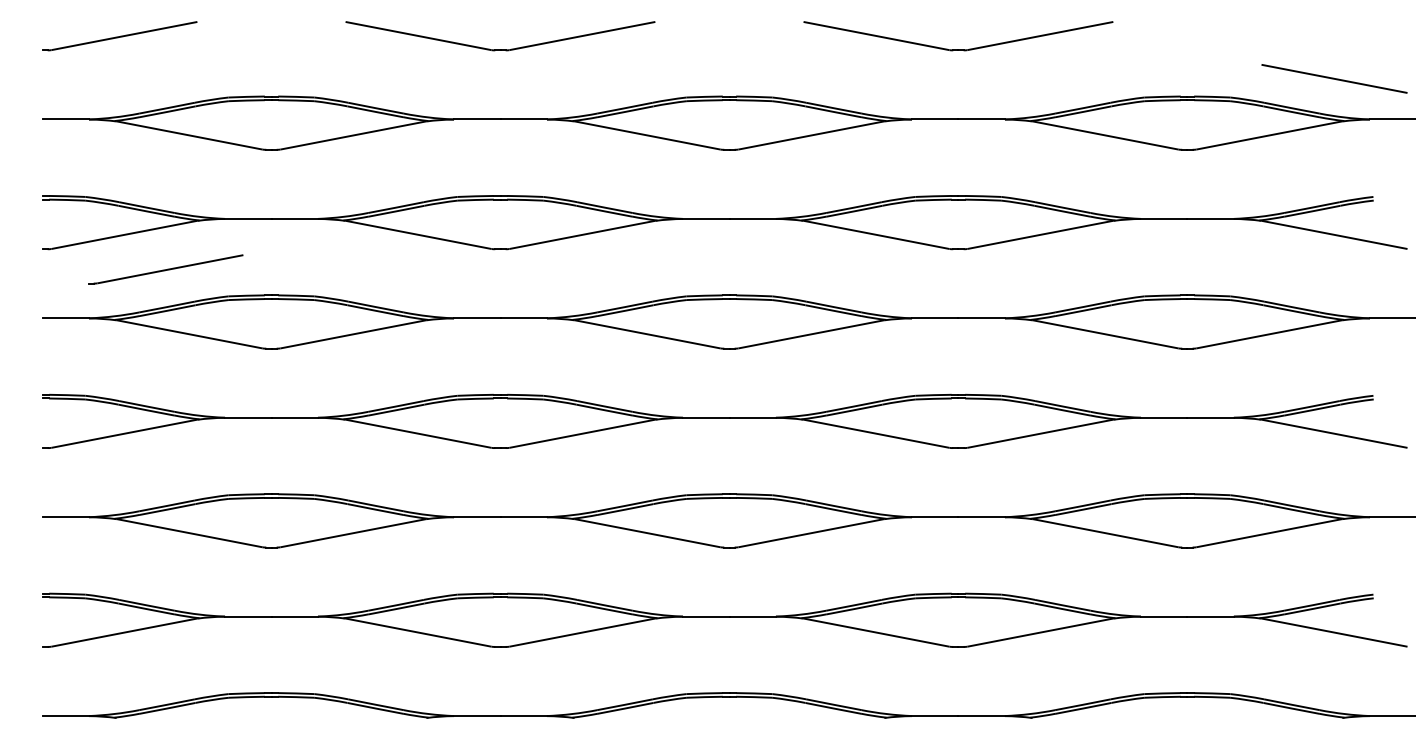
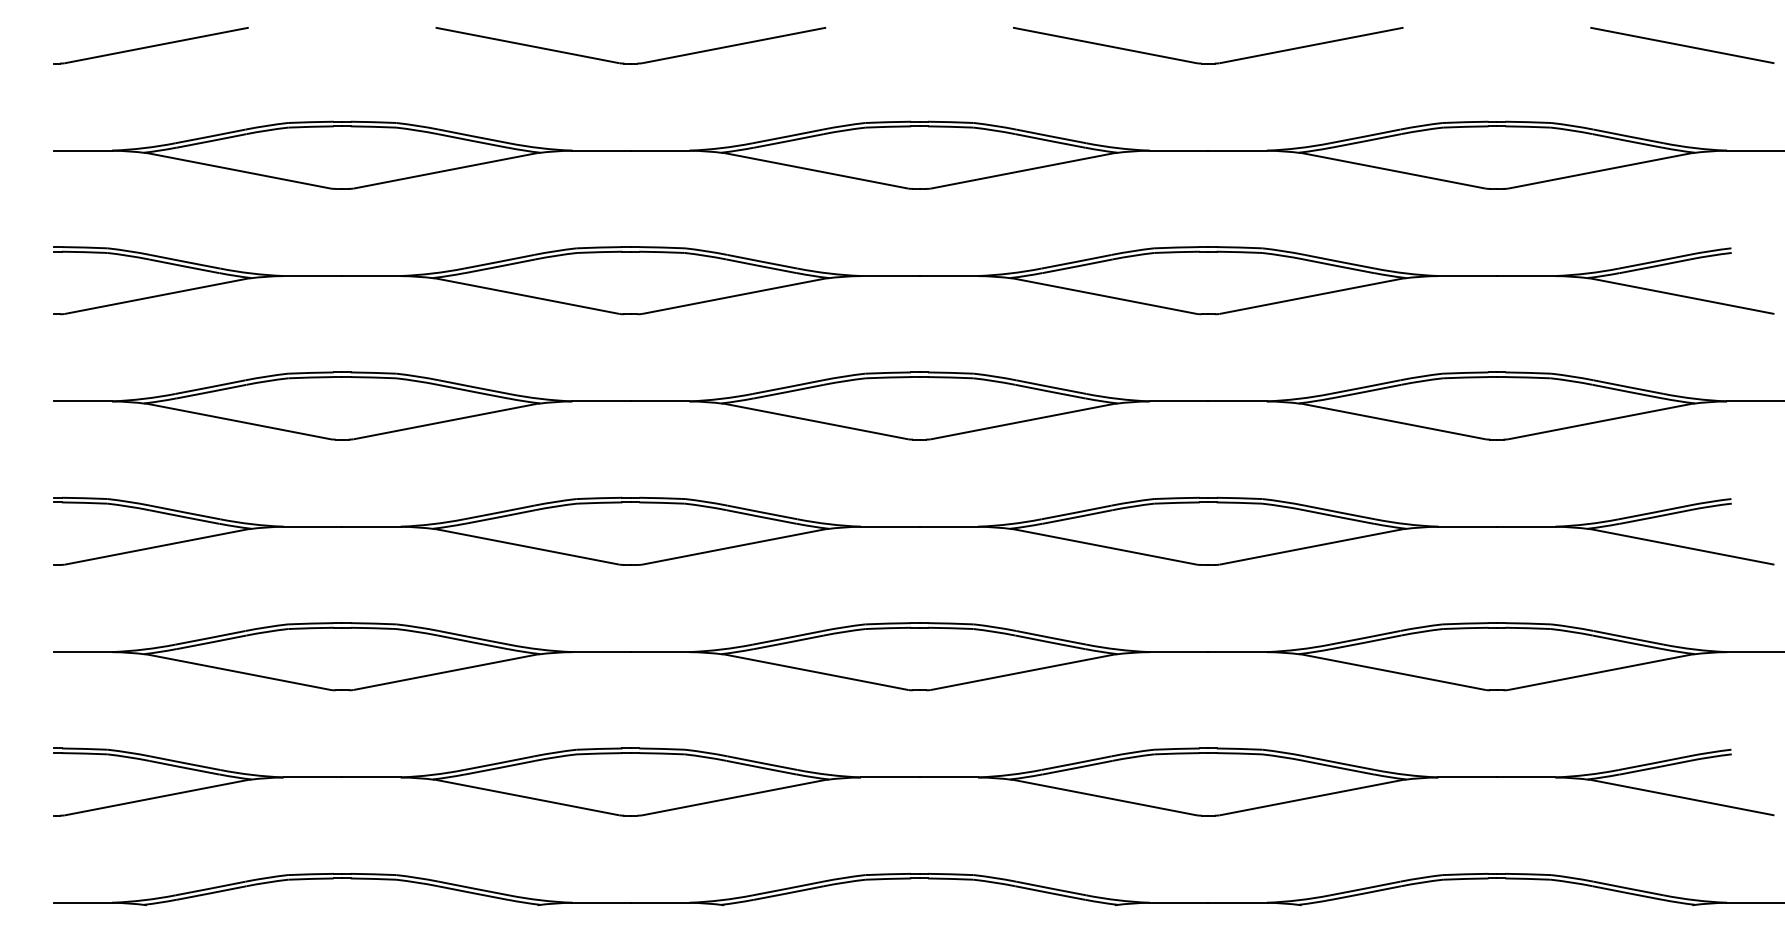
line: (1334, 78) -> (1682, 45), moved
line: (165, 269) -> (208, 339), removed

